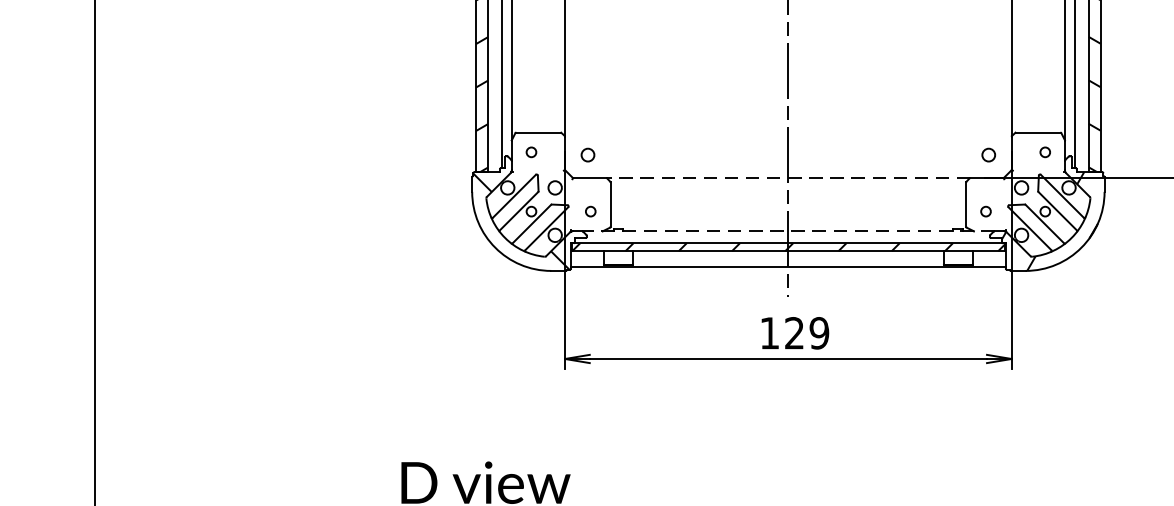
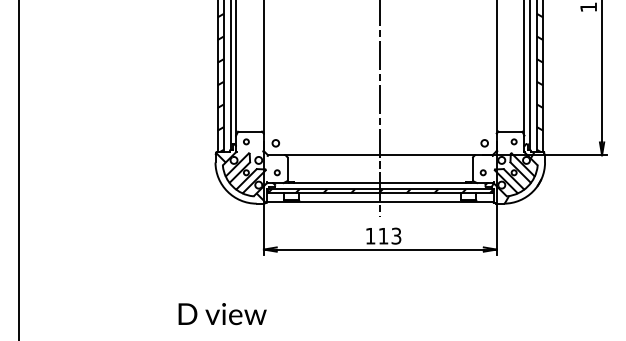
line: (788, 178) -> (380, 155), dashed -> solid
line: (788, 232) -> (380, 183), dashed -> solid
text: (806, 331) -> (389, 235), 129 -> 113

